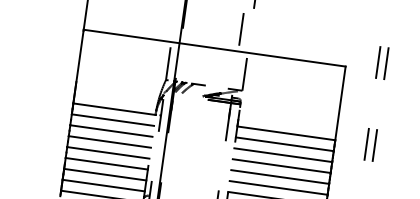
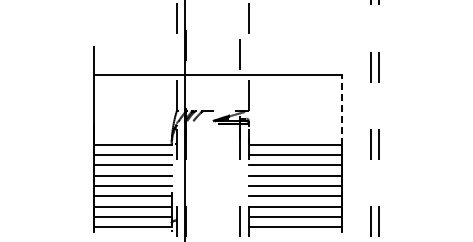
line: (340, 102) -> (341, 109), solid -> dashed

